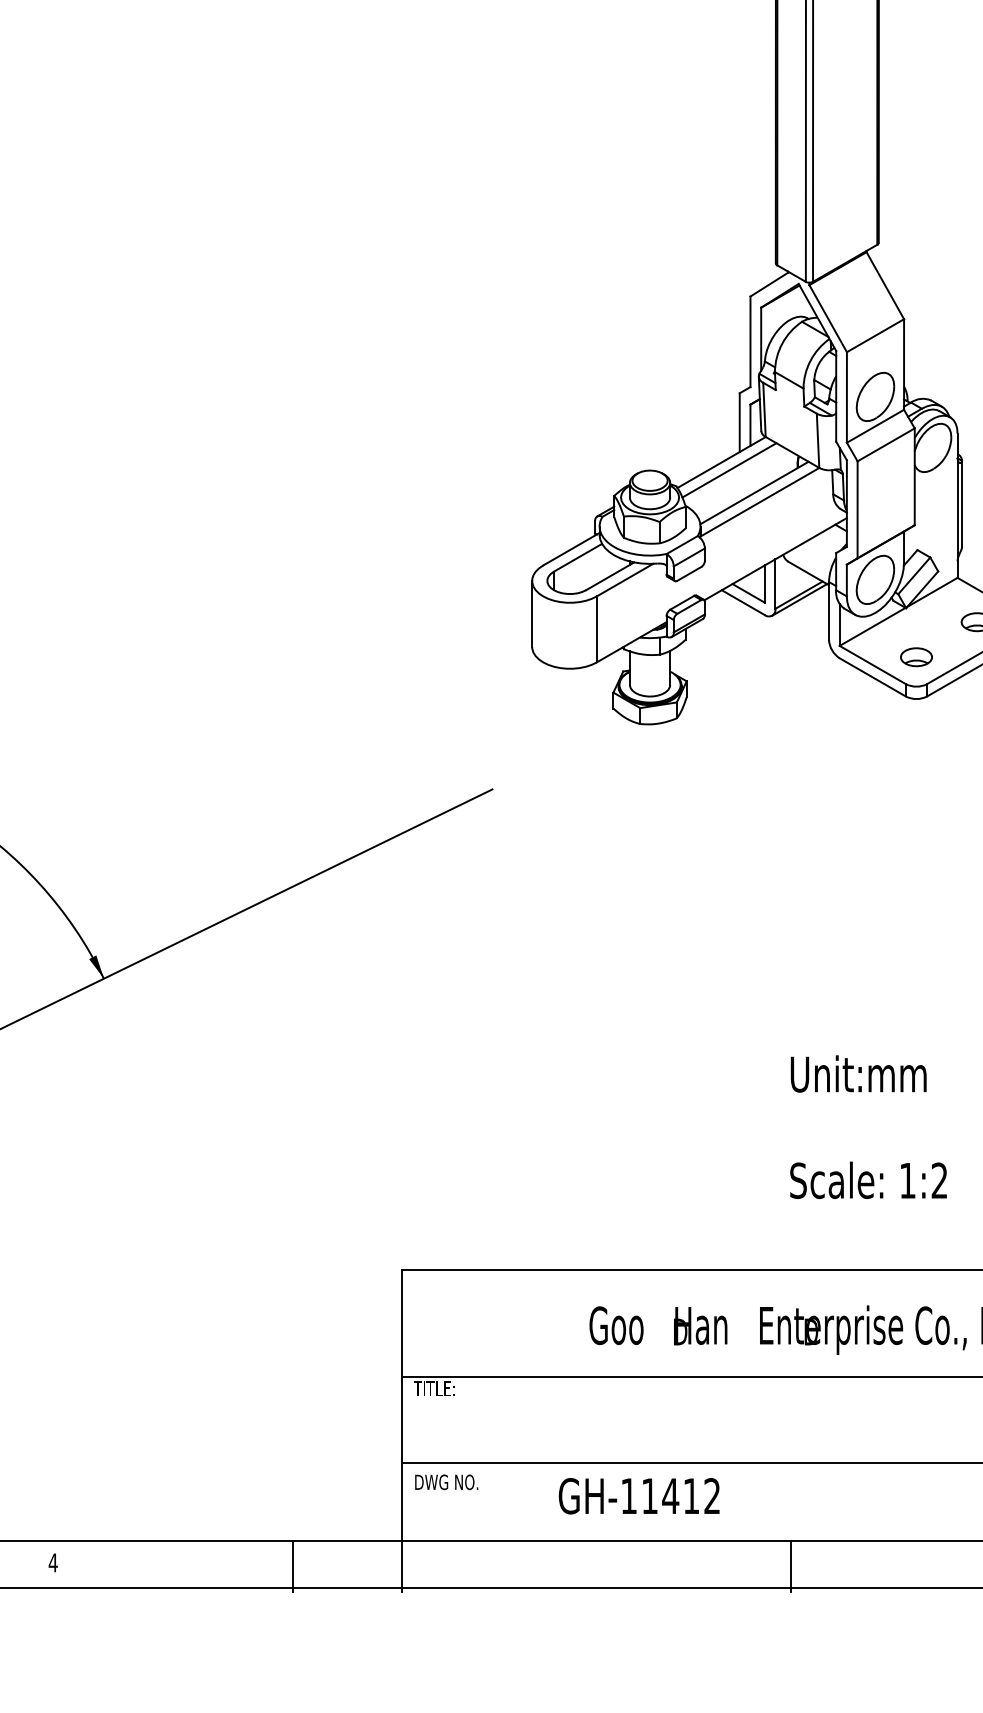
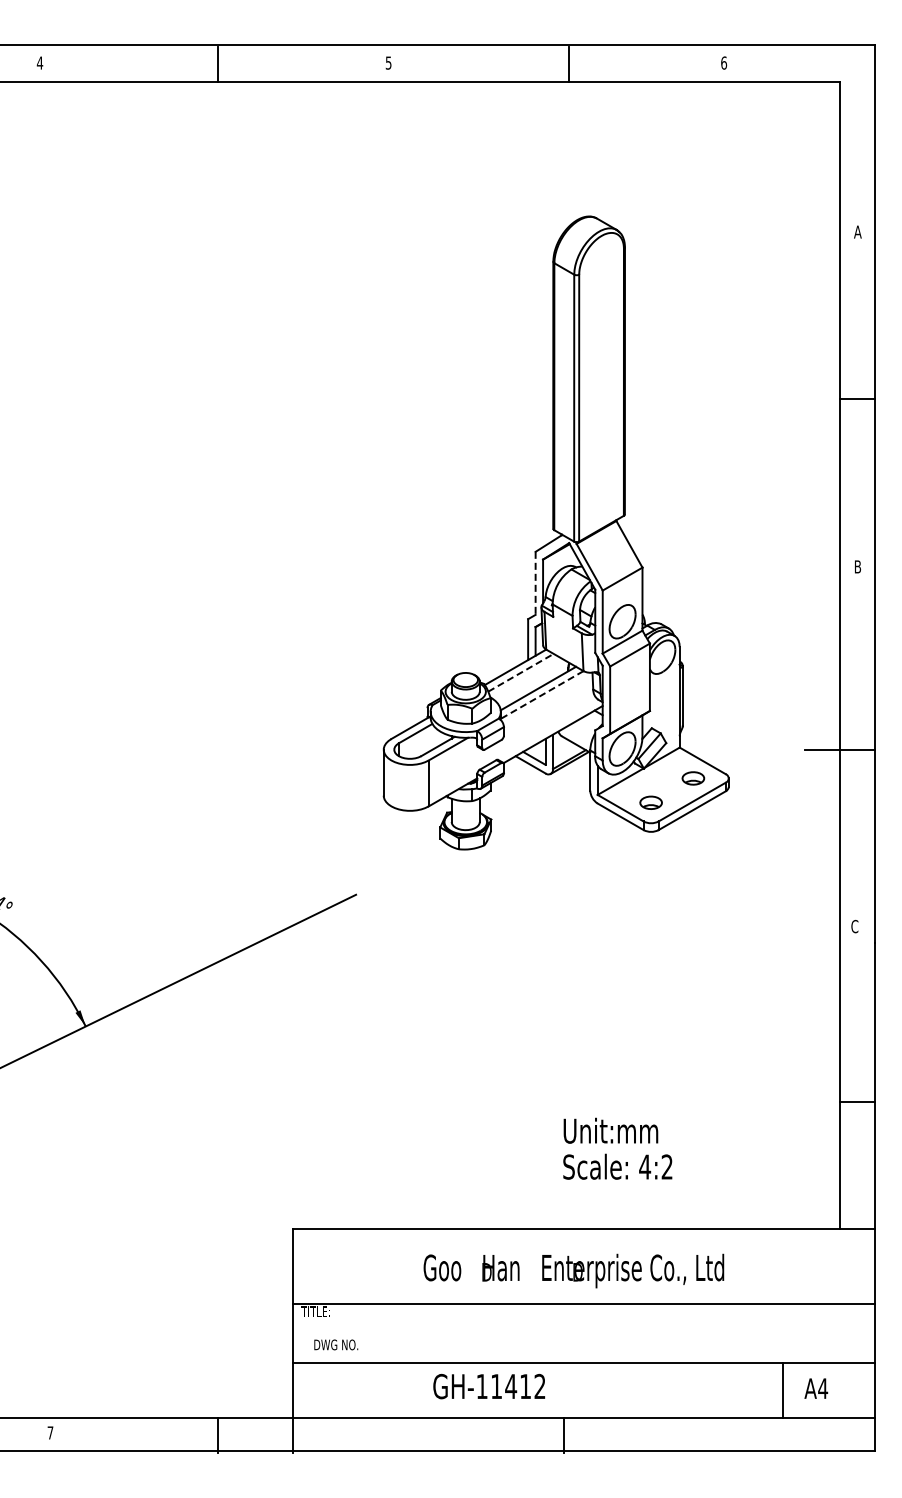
line: (750, 342) -> (535, 583), solid -> dashed
line: (728, 469) -> (520, 672), solid -> dashed
line: (760, 502) -> (542, 695), solid -> dashed
text: (858, 1073) -> (610, 1130), moved
text: (908, 1179) -> (645, 1166), 1:2 -> 4:2
text: (447, 1481) -> (336, 1344), moved
text: (639, 1496) -> (489, 1386), moved
text: (53, 1562) -> (50, 1432), 4 -> 7

